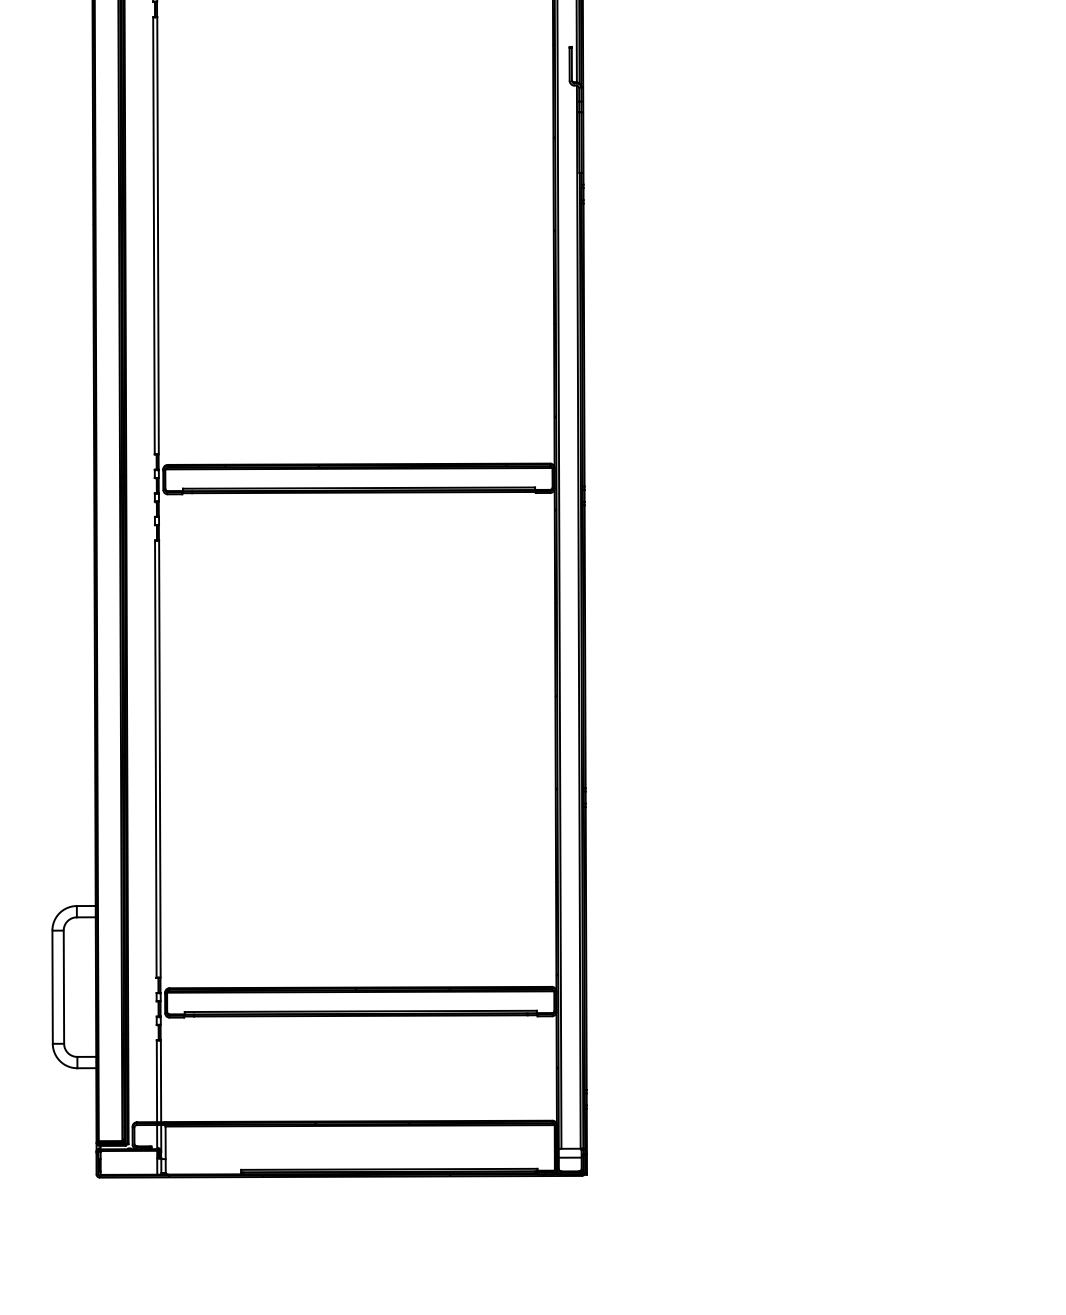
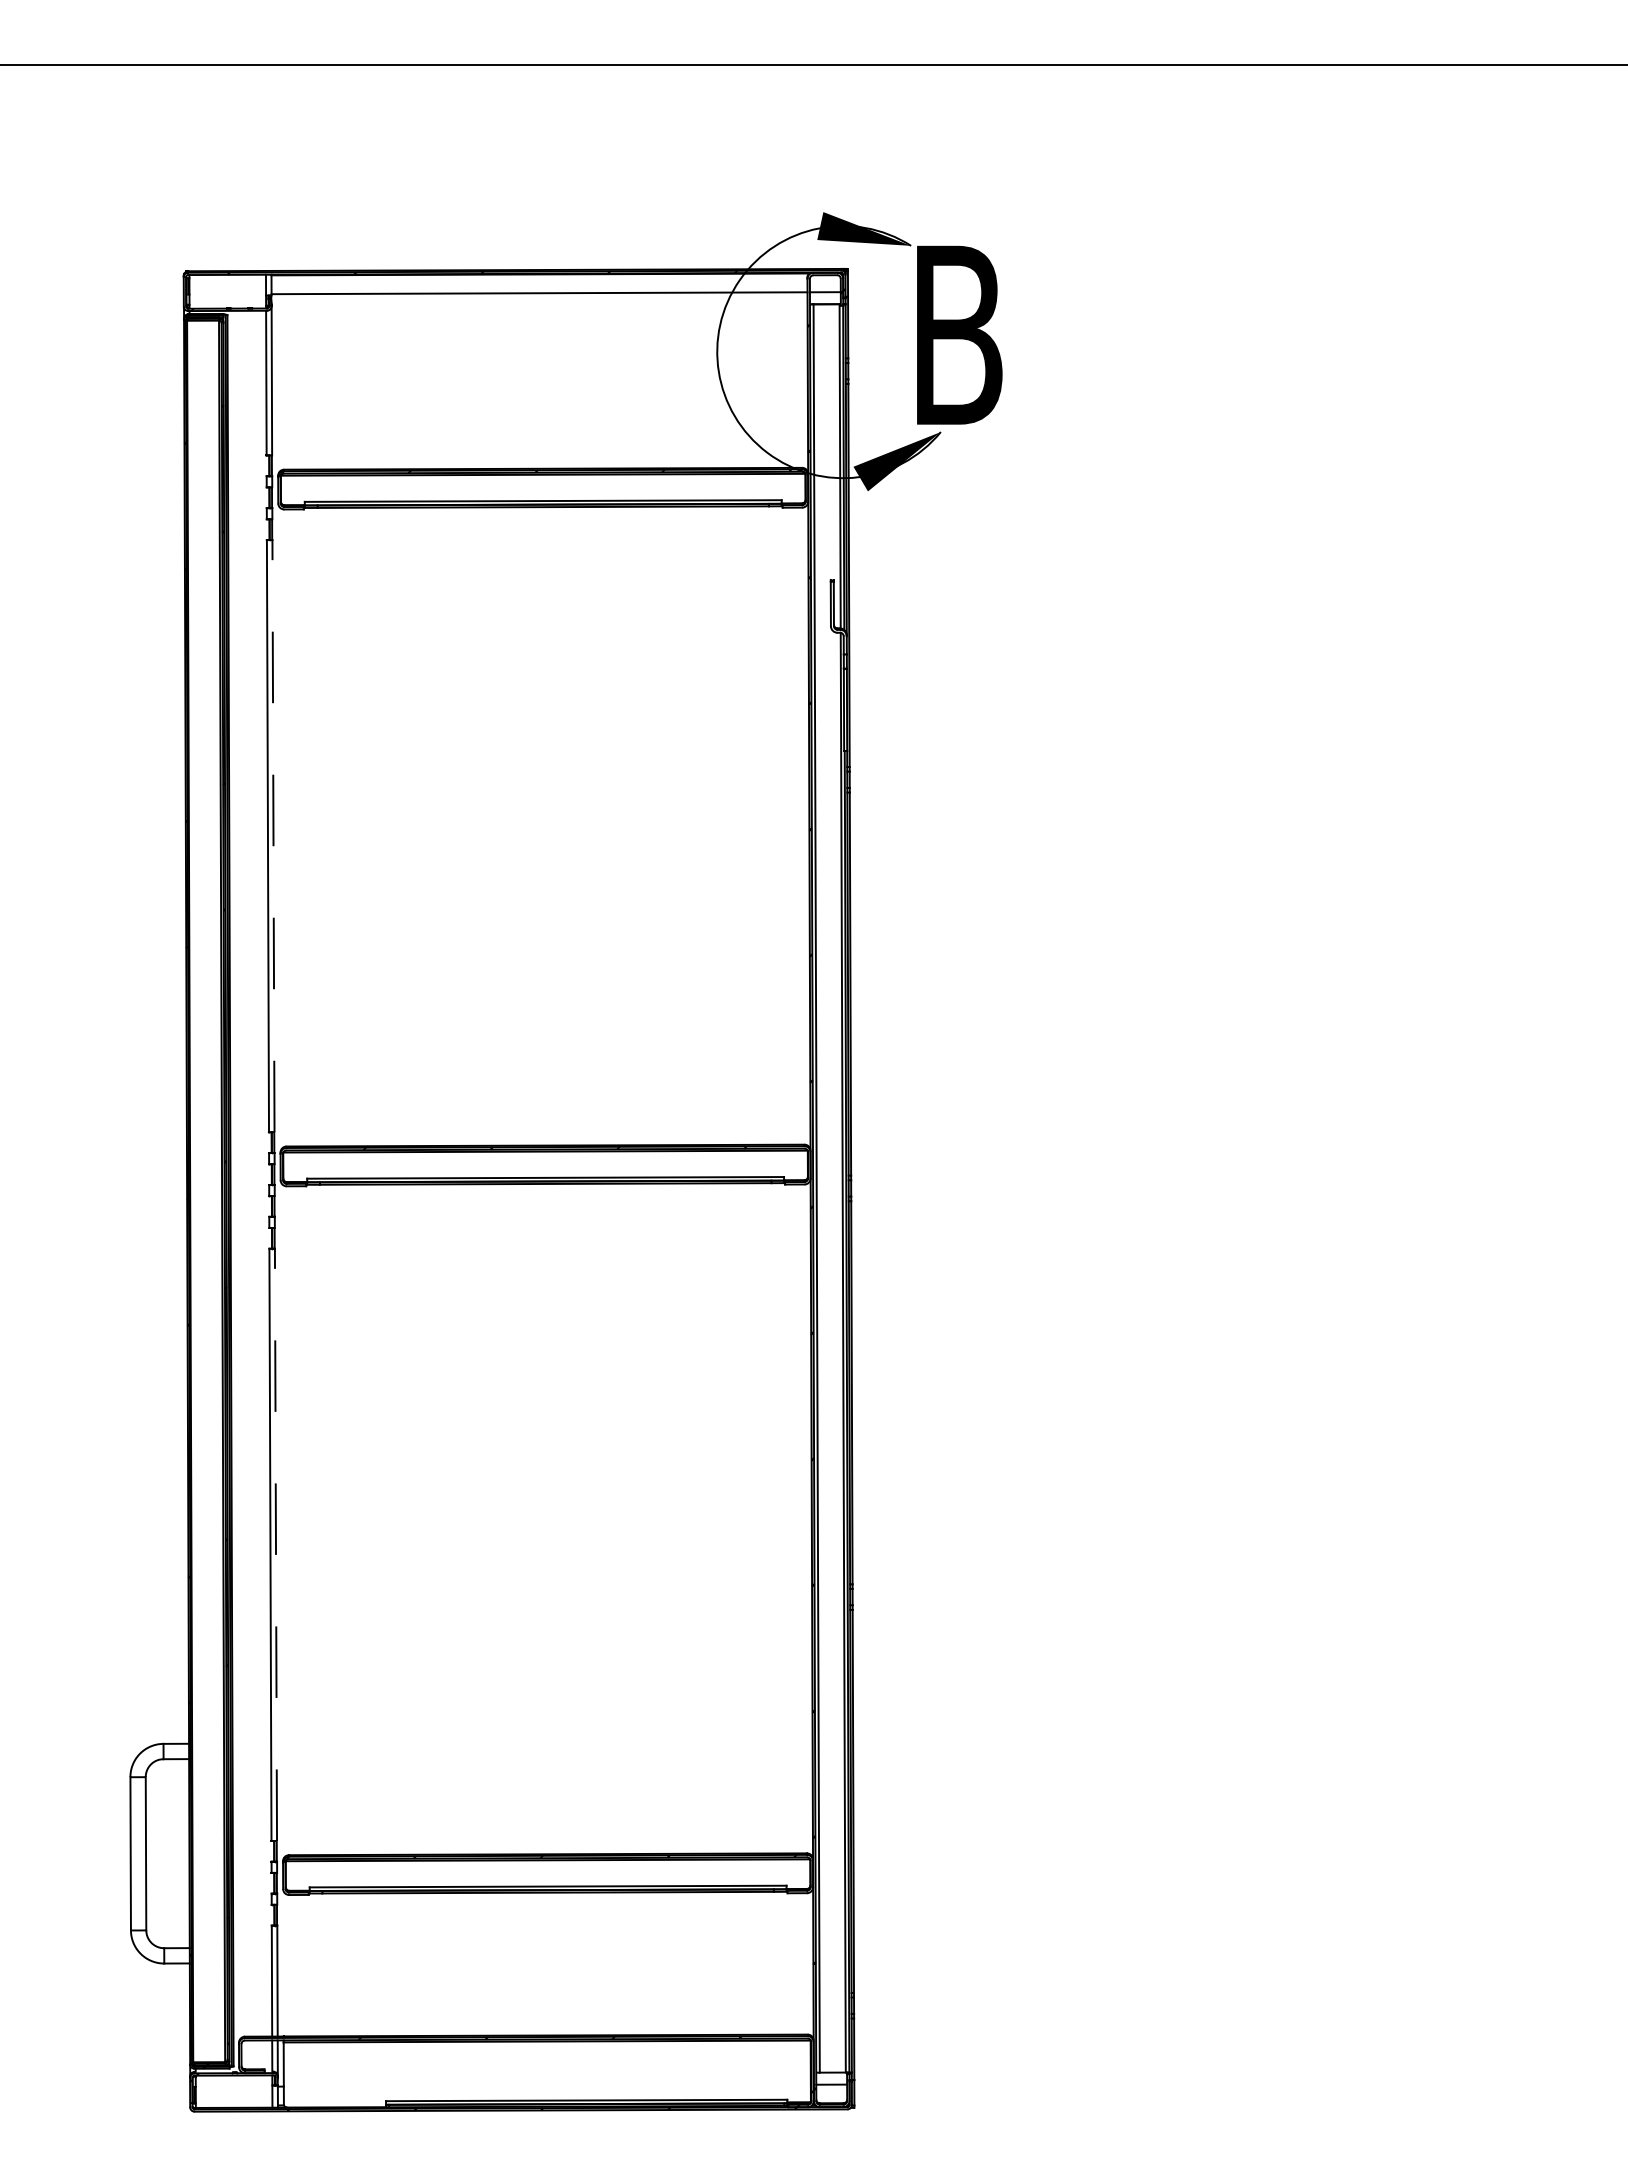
line: (158, 235) -> (273, 835), solid -> dashed
line: (159, 758) -> (275, 1544), solid -> dashed

